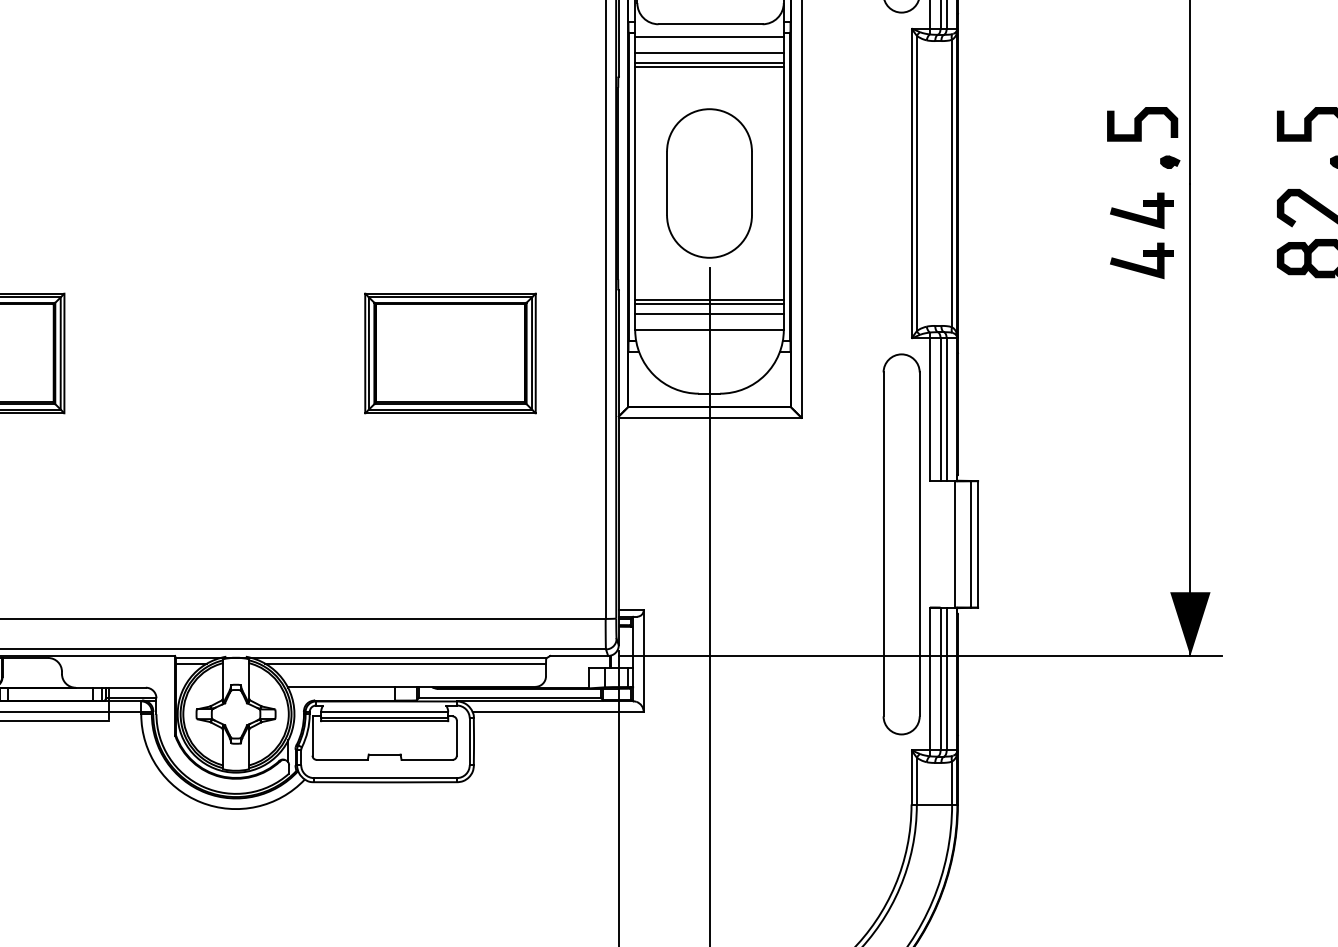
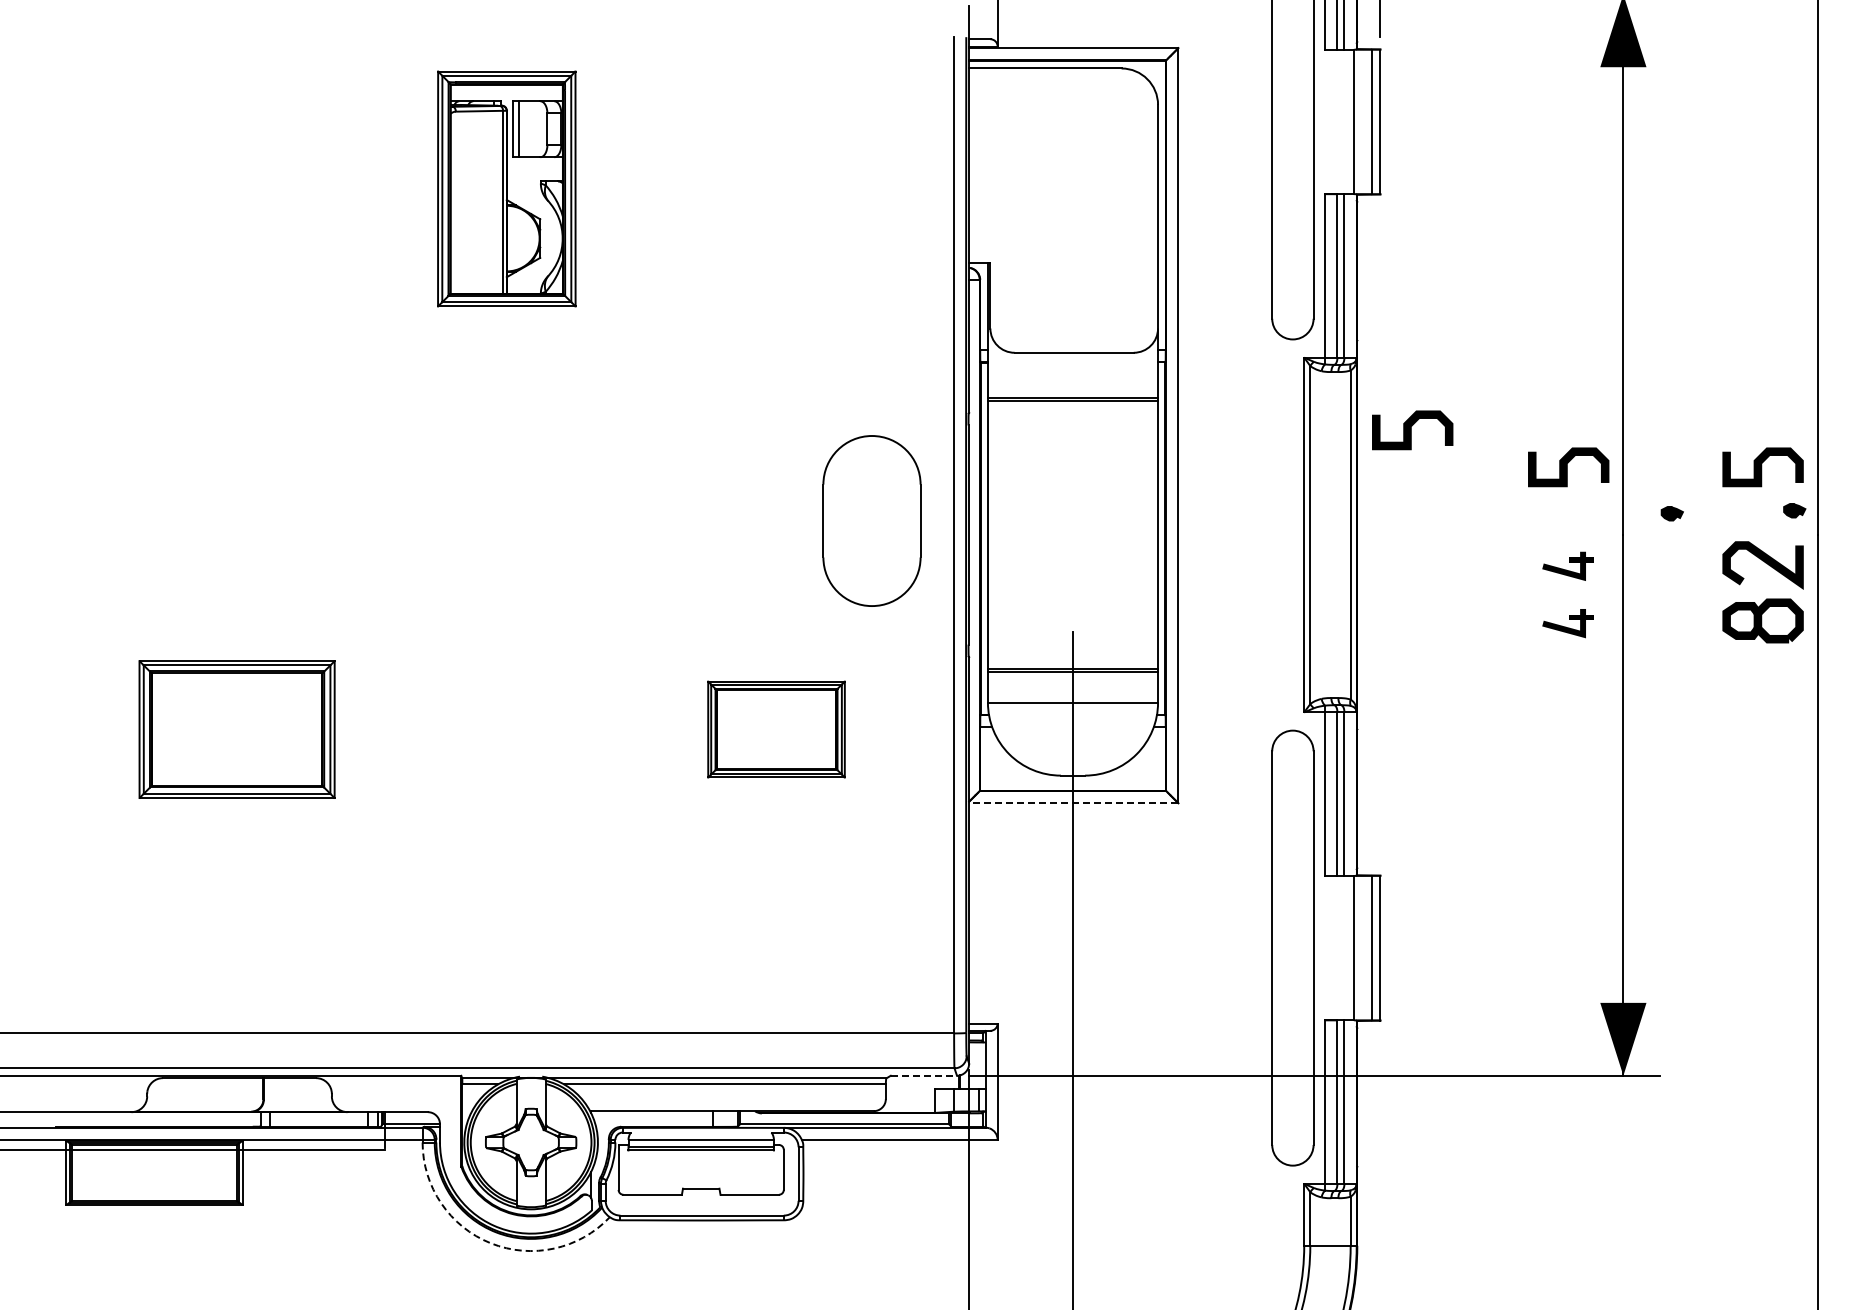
line: (709, 37) -> (1072, 367), removed
line: (709, 53) -> (1072, 386), removed
curve: (1005, 92) -> (1411, 430), added
part: (1169, 162) -> (1671, 513), moved
part: (709, 183) -> (871, 520), moved
part: (1141, 210) -> (1567, 566), size x0.7
part: (1141, 260) -> (1567, 623), size x0.7
line: (709, 314) -> (1072, 684), removed
part: (450, 353) -> (776, 729), size x0.7
line: (709, 418) -> (1073, 803), solid -> dashed
line: (579, 655) -> (924, 1075), solid -> dashed
arc: (200, 802) -> (490, 1243), solid -> dashed

